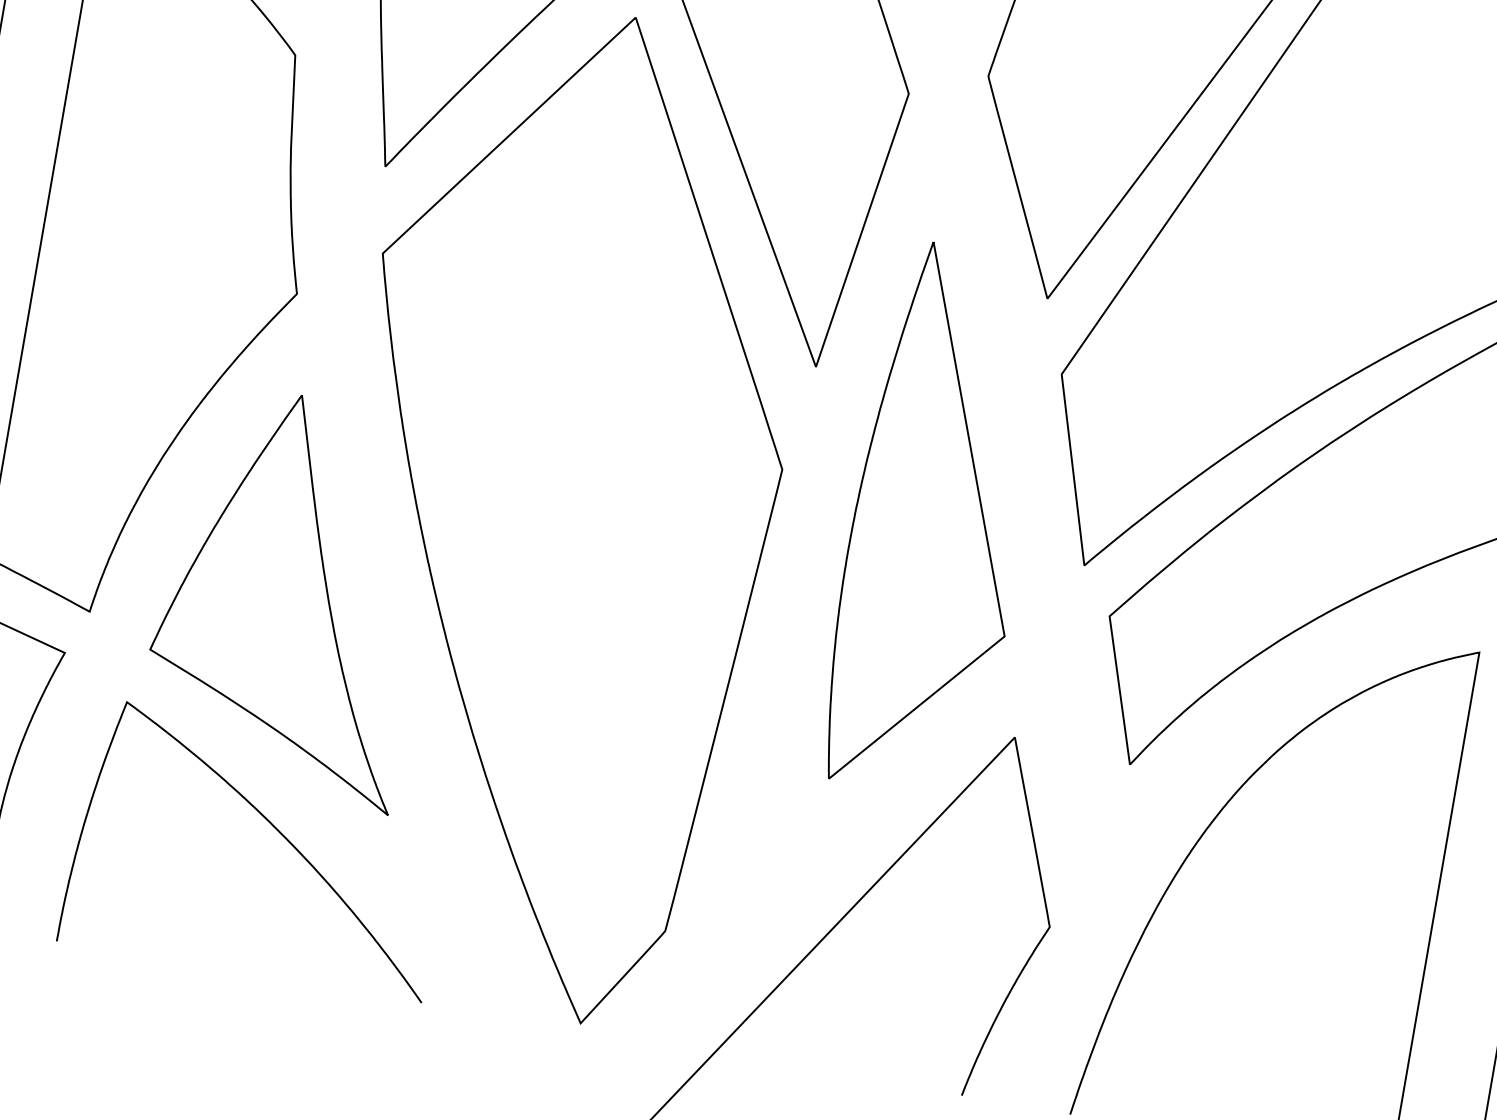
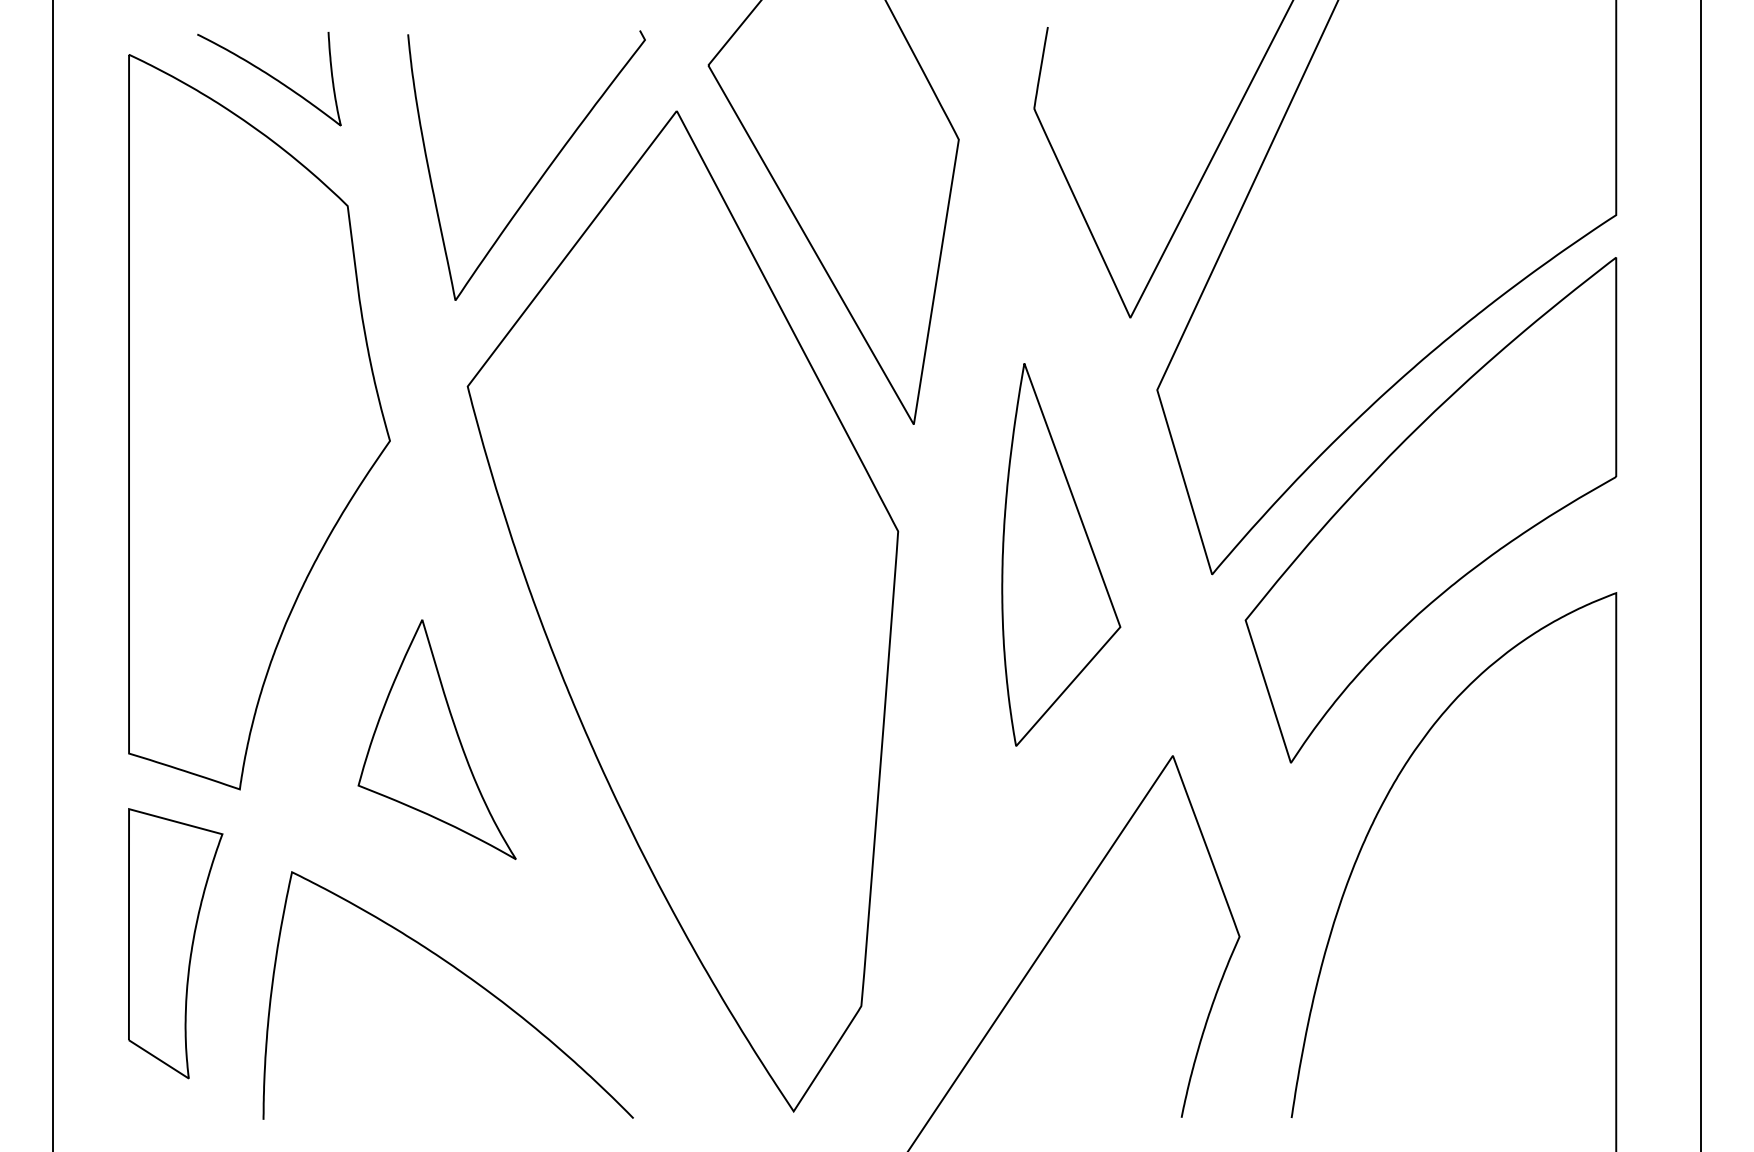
part: (939, 520) -> (1061, 554), size x0.7
part: (292, 596) -> (437, 739), size x0.6

